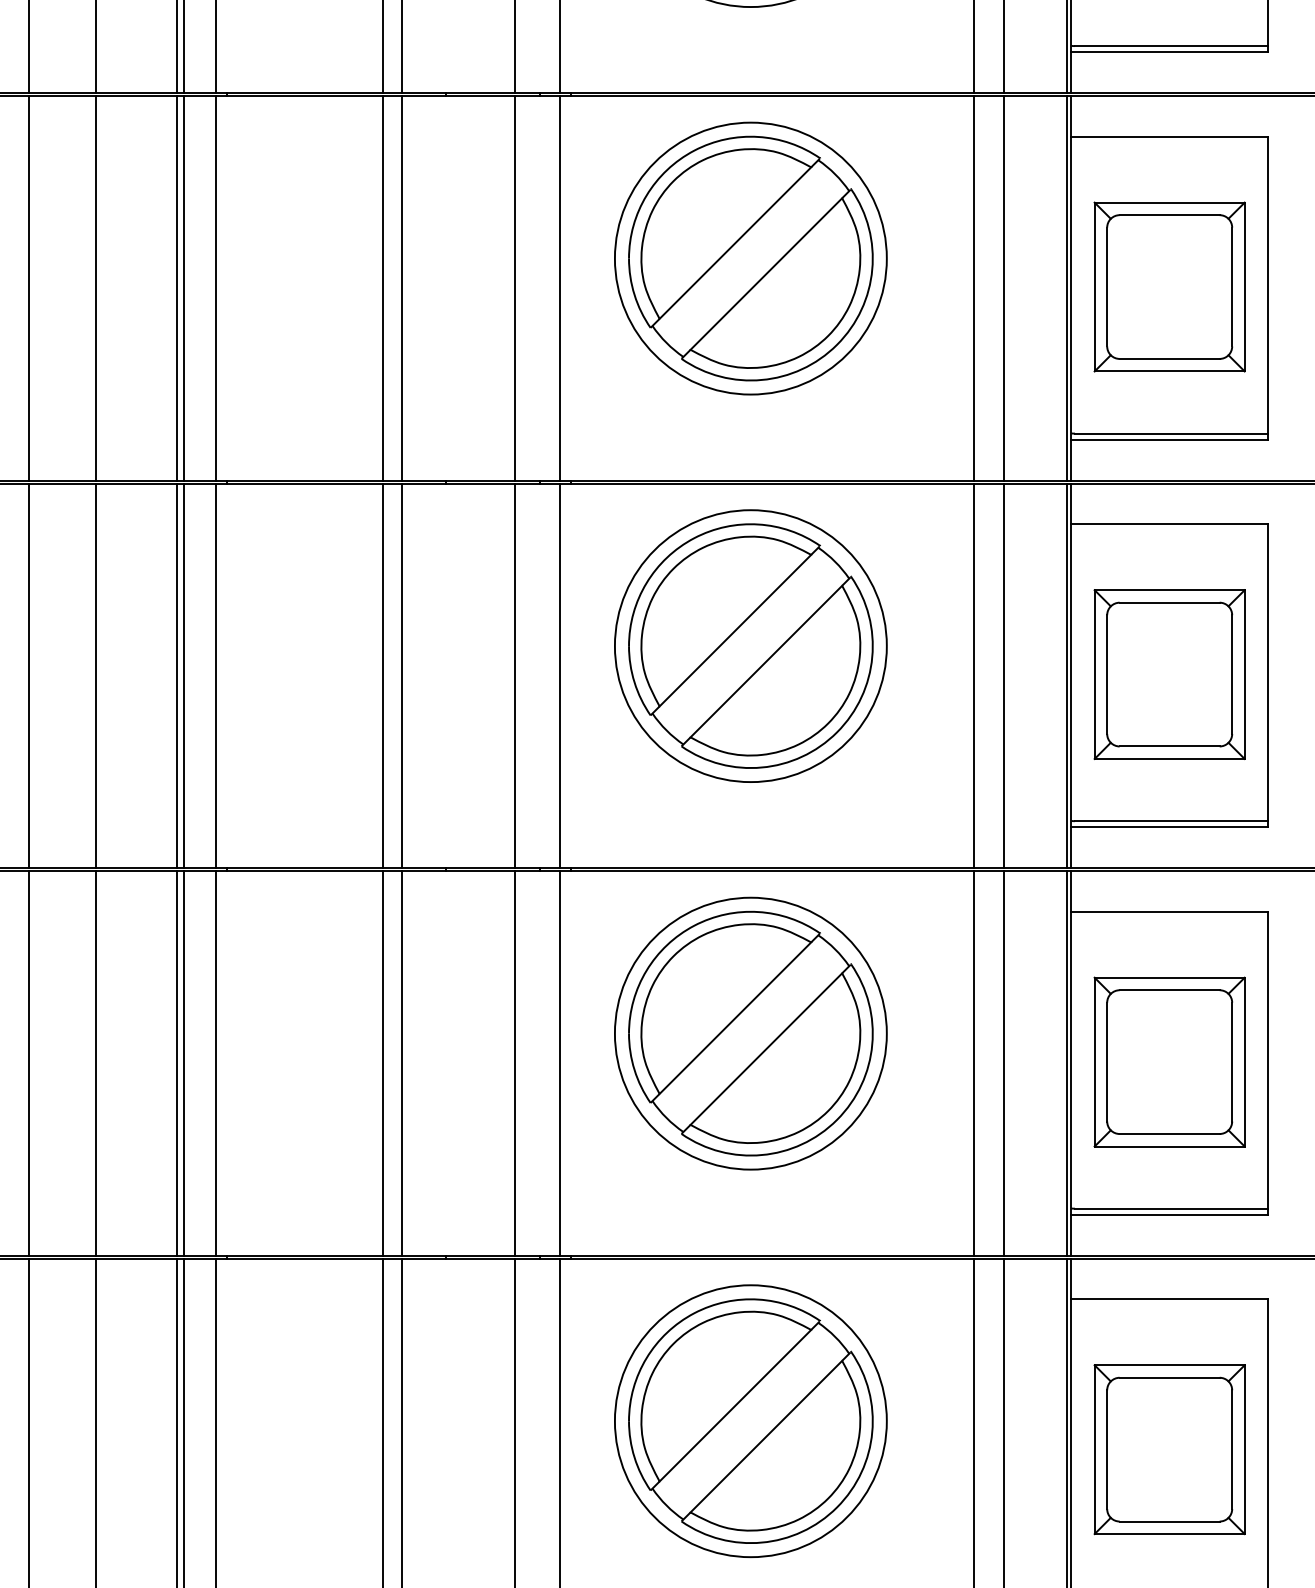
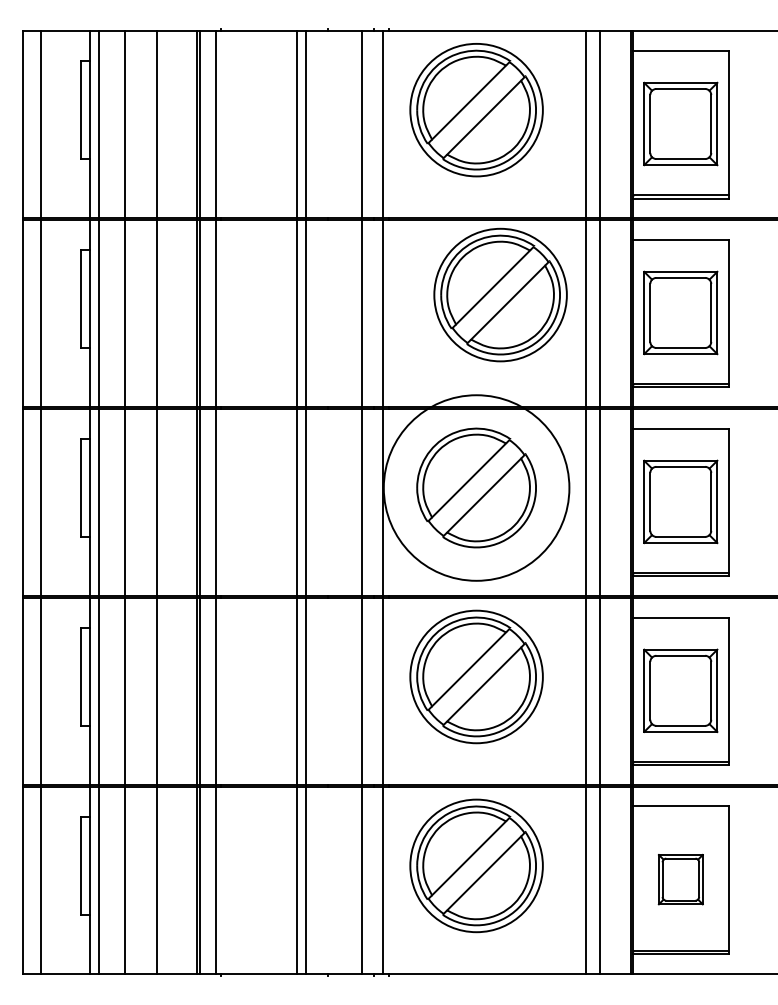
part: (750, 257) -> (500, 294), moved
circle: (750, 645) -> (476, 487), size x1.4
part: (1169, 1449) -> (680, 879), size x0.6

